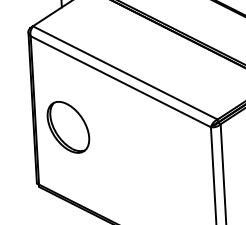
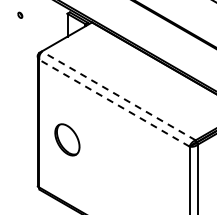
line: (124, 72) -> (118, 95), solid -> dashed
line: (120, 82) -> (114, 103), solid -> dashed
part: (68, 126) -> (67, 139), size x0.7

